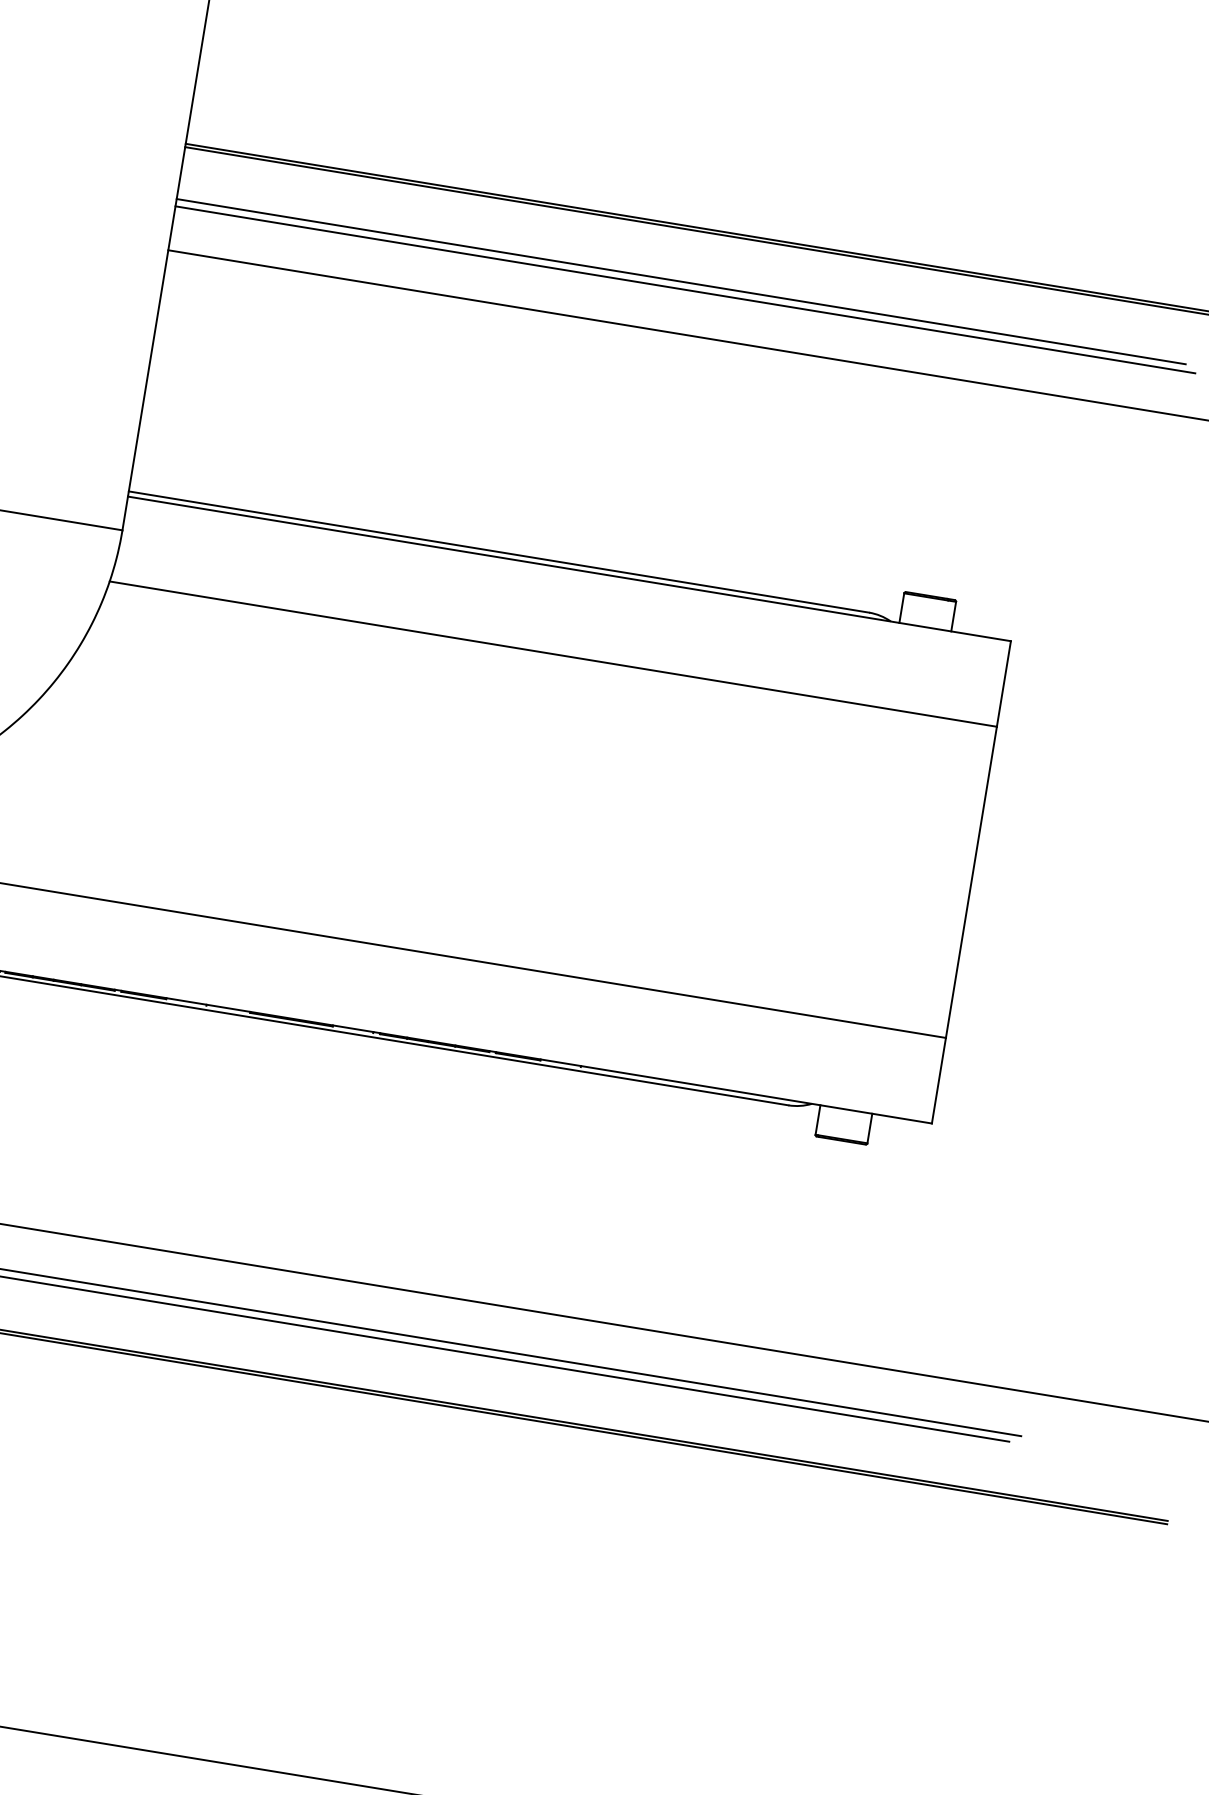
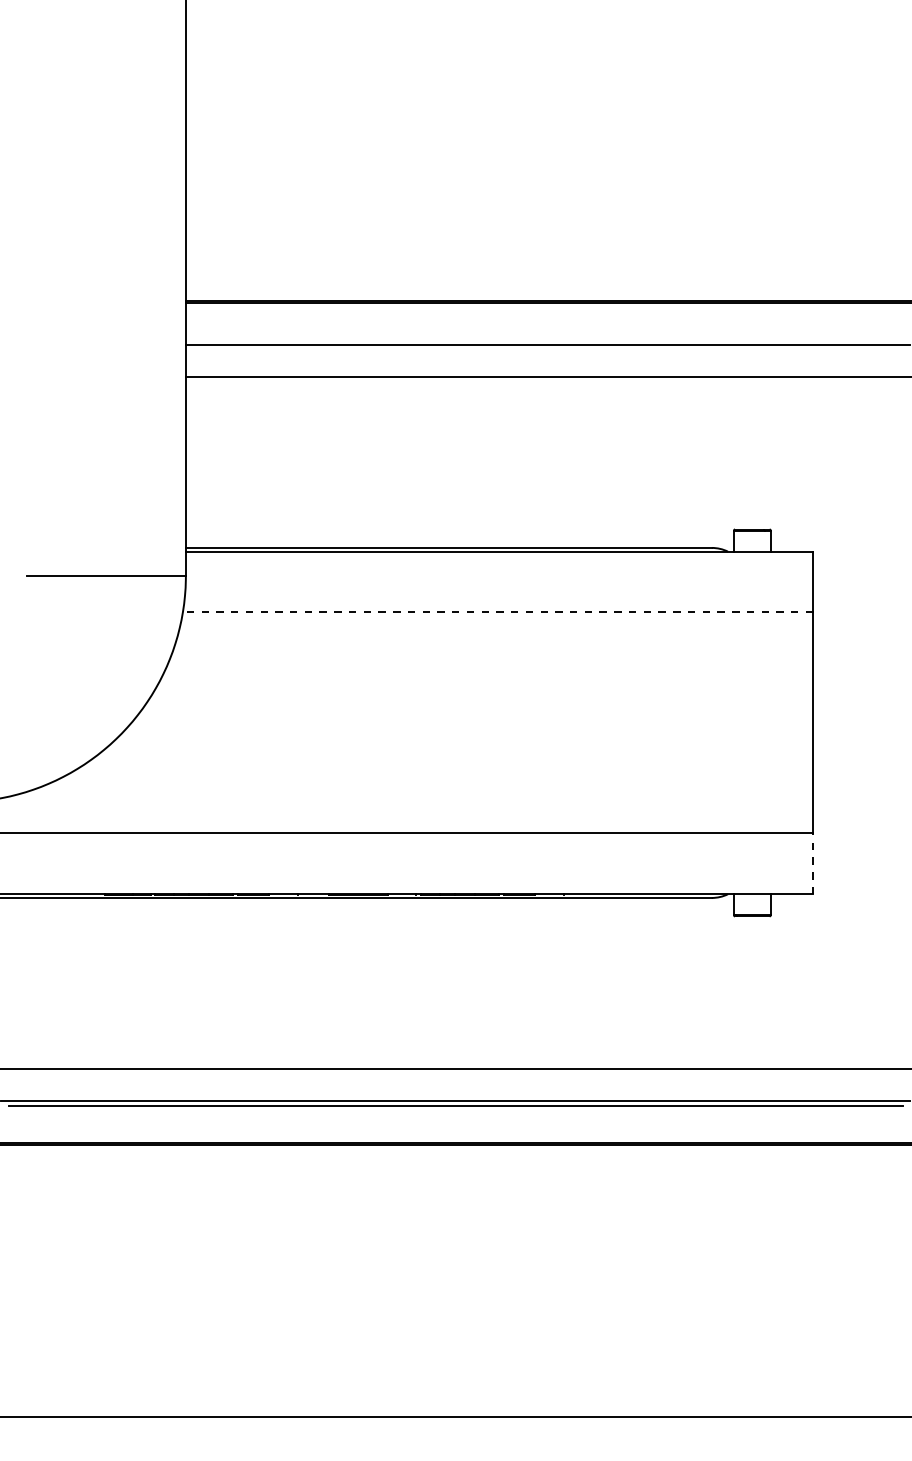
line: (679, 281) -> (543, 340), removed
line: (552, 654) -> (497, 612), solid -> dashed
line: (939, 1080) -> (813, 863), solid -> dashed

